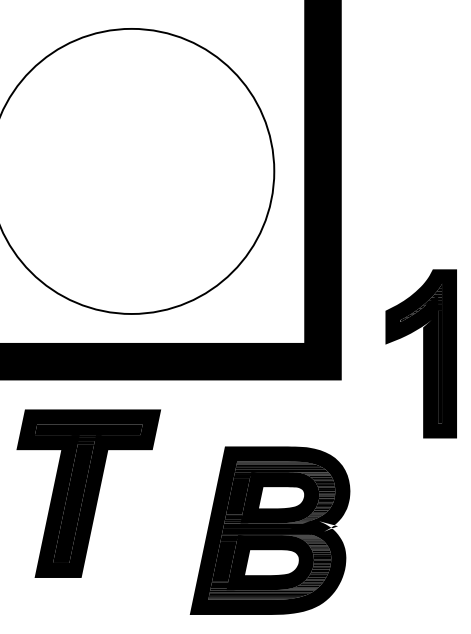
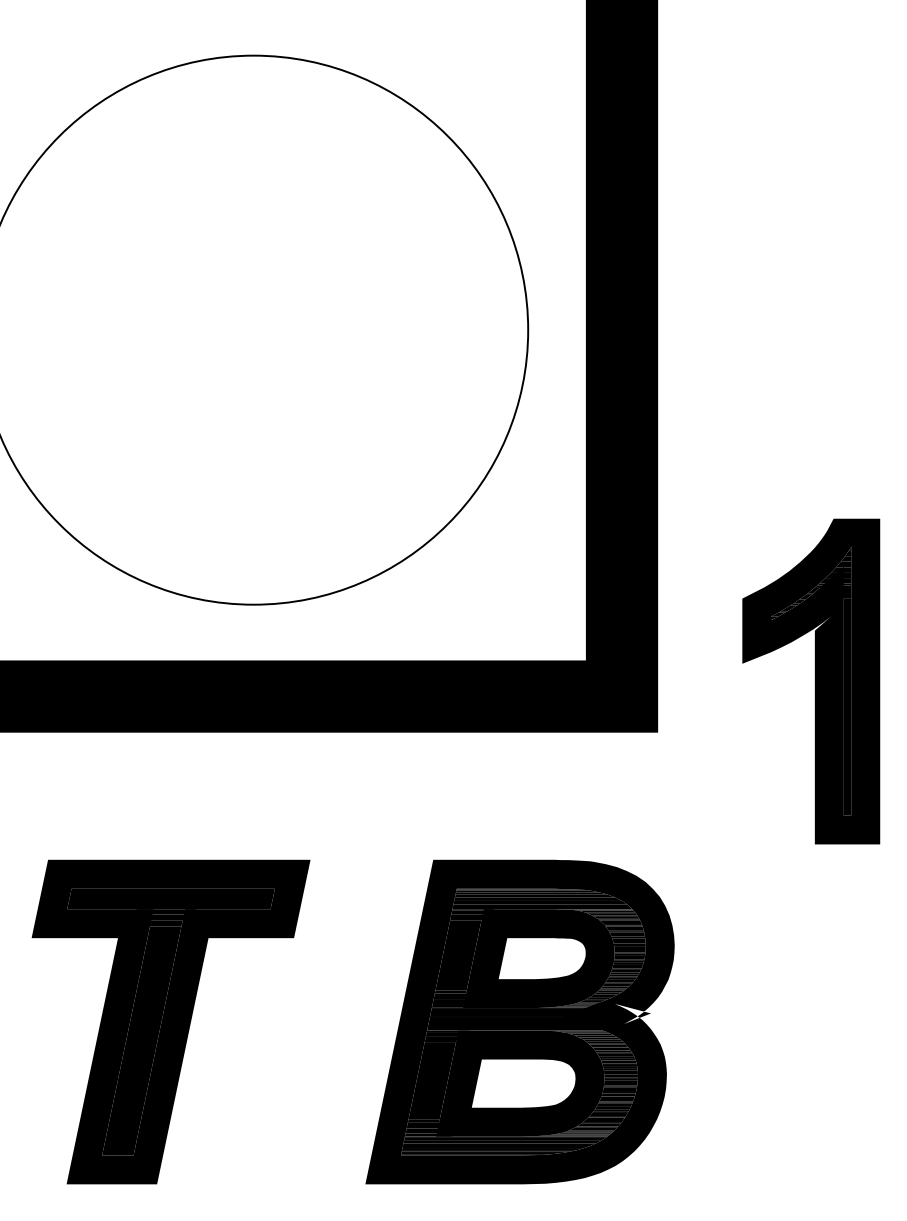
part: (88, 493) -> (170, 1021), moved

